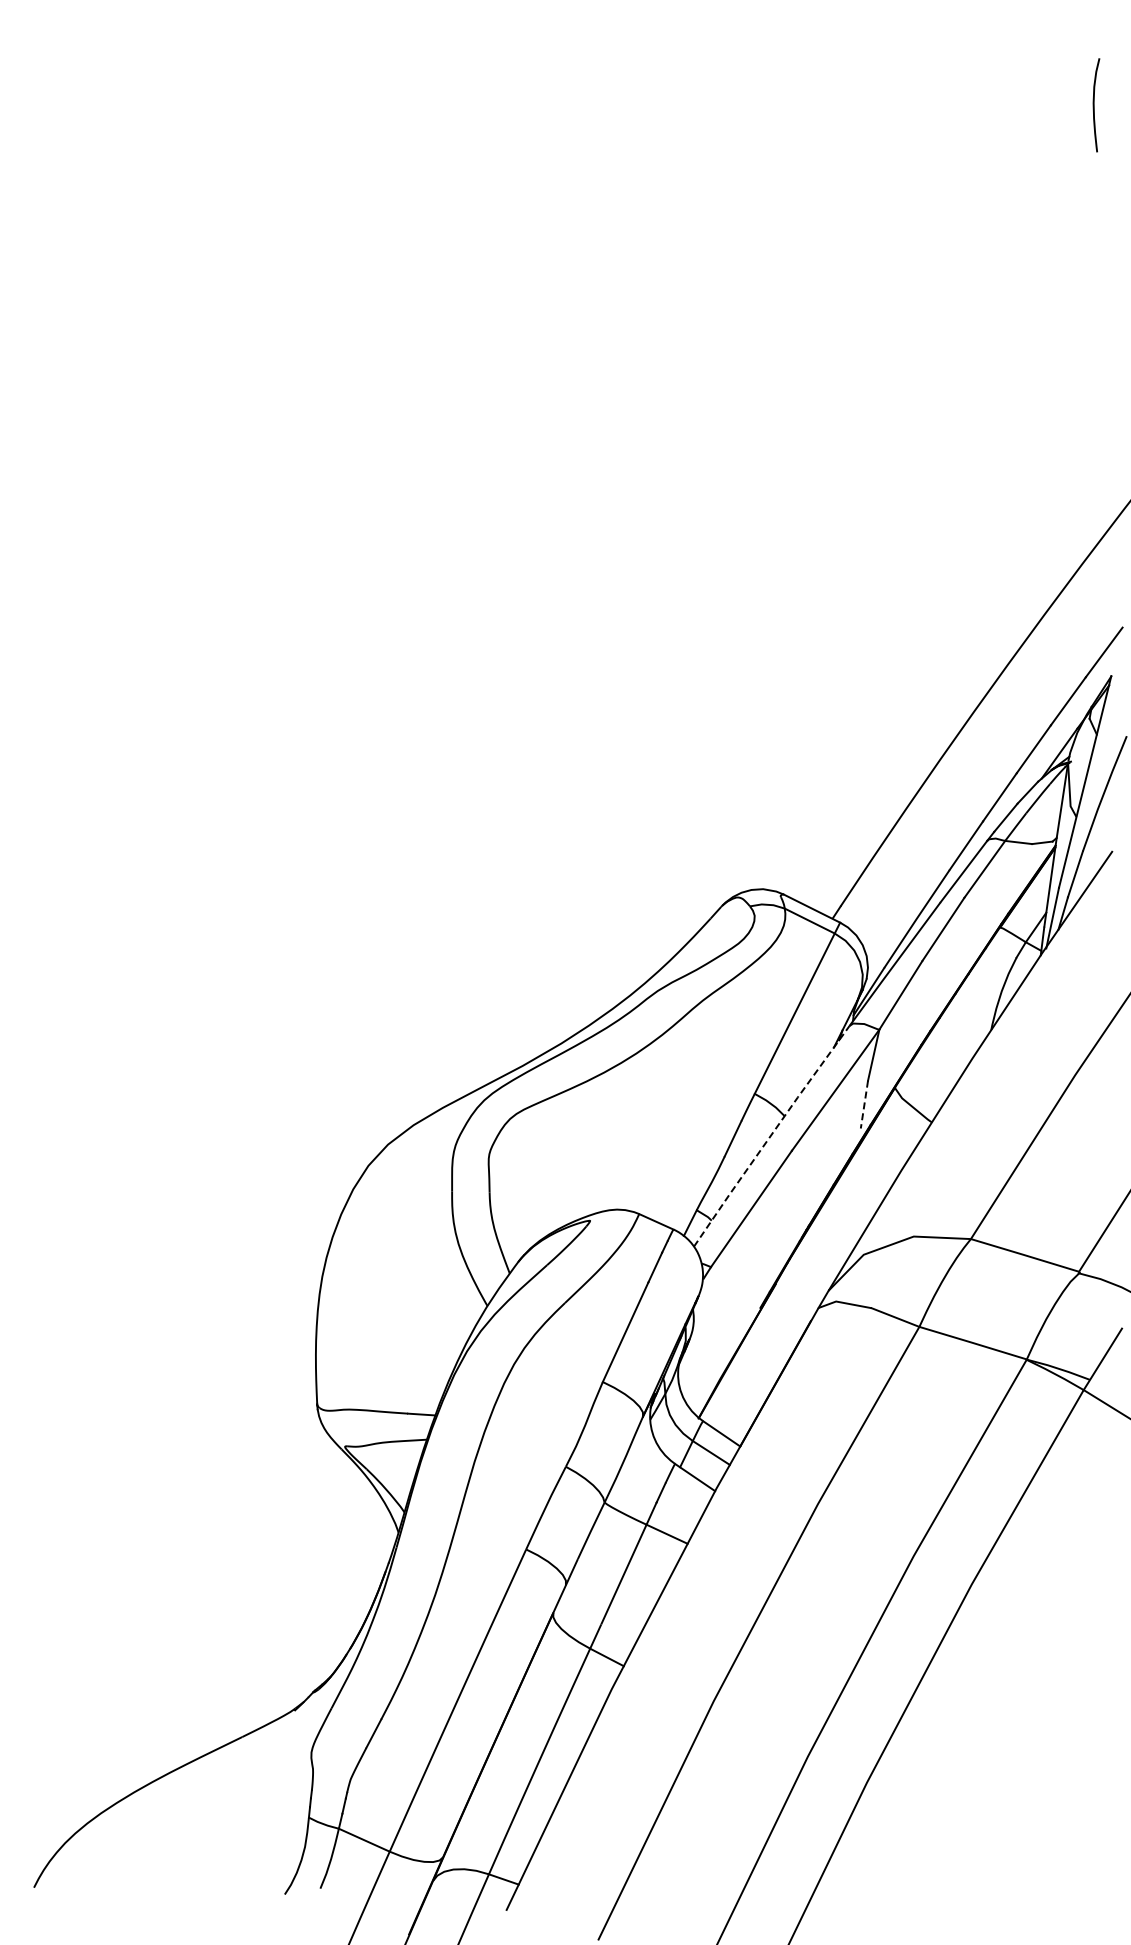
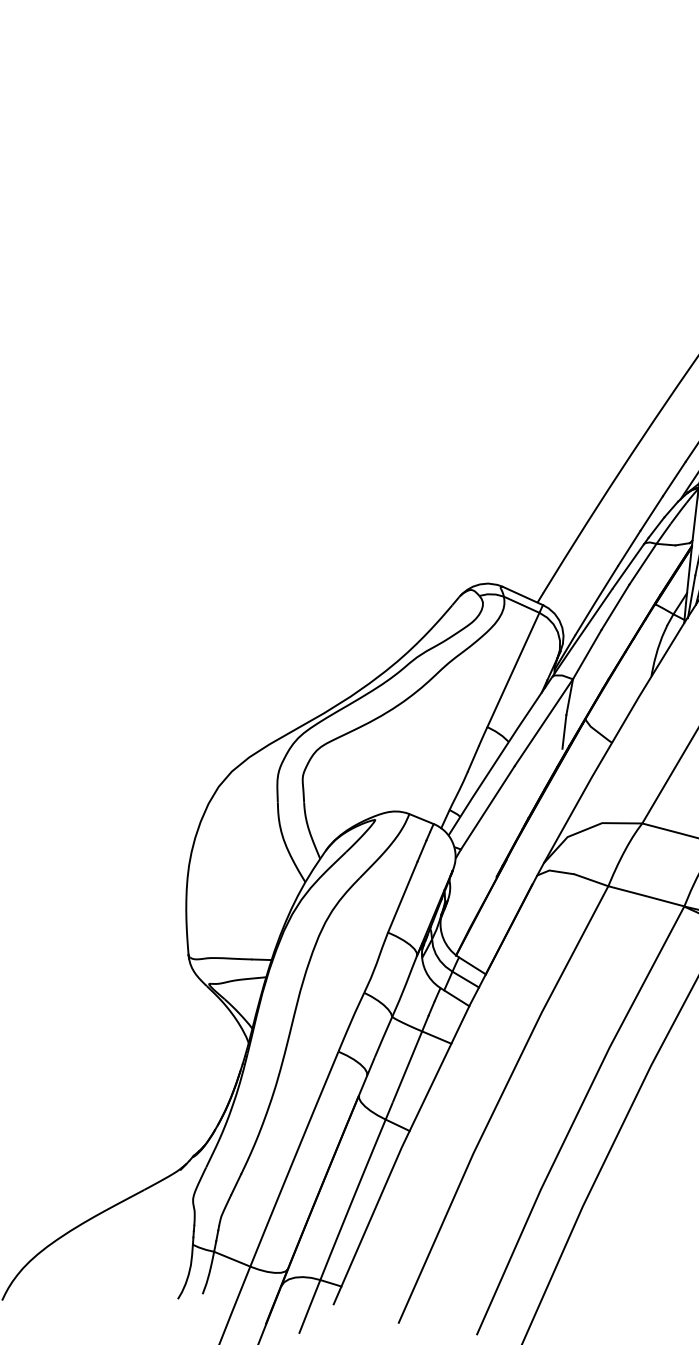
line: (864, 1105) -> (564, 732), dashed -> solid
line: (770, 1135) -> (499, 755), dashed -> solid

